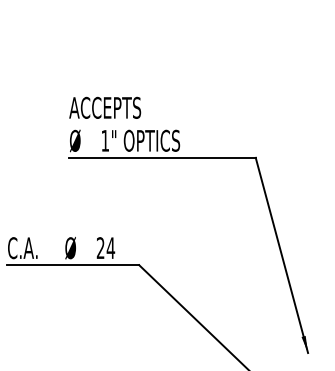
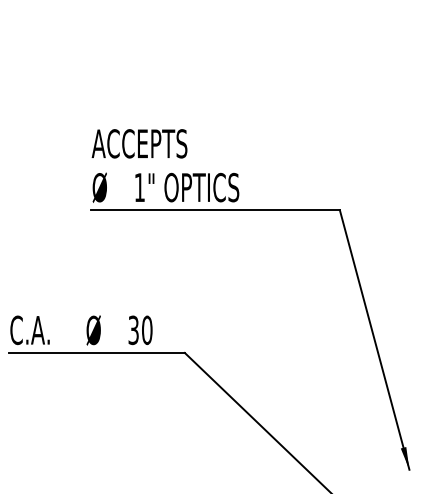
text: (105, 248) -> (140, 330), 24 -> 30

